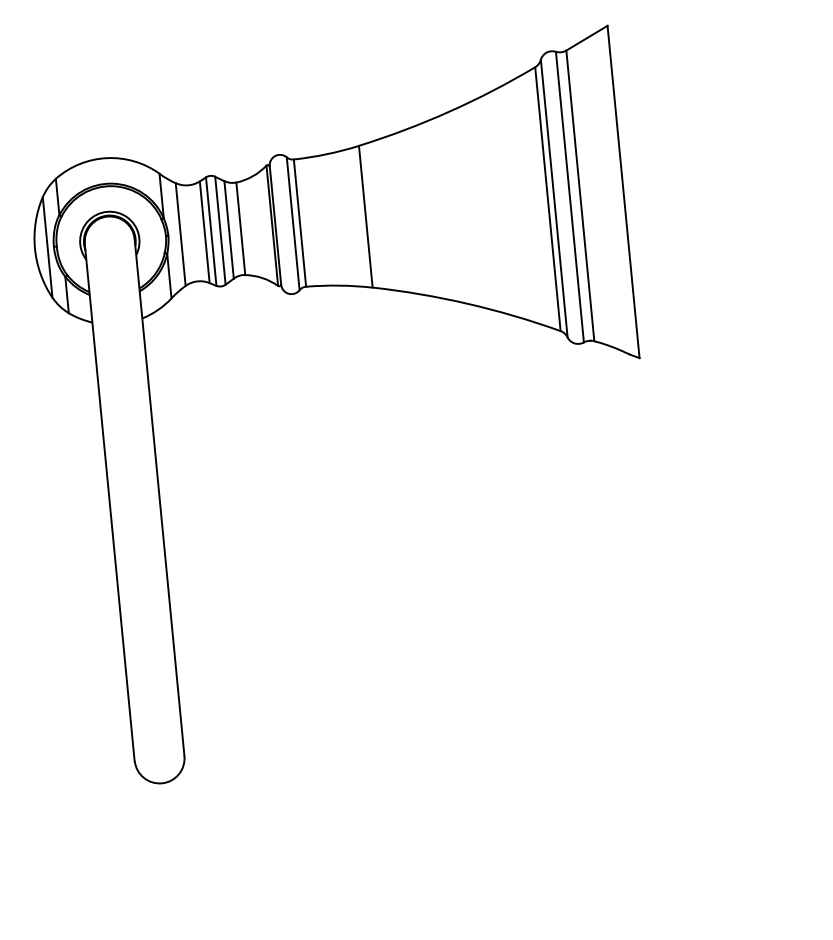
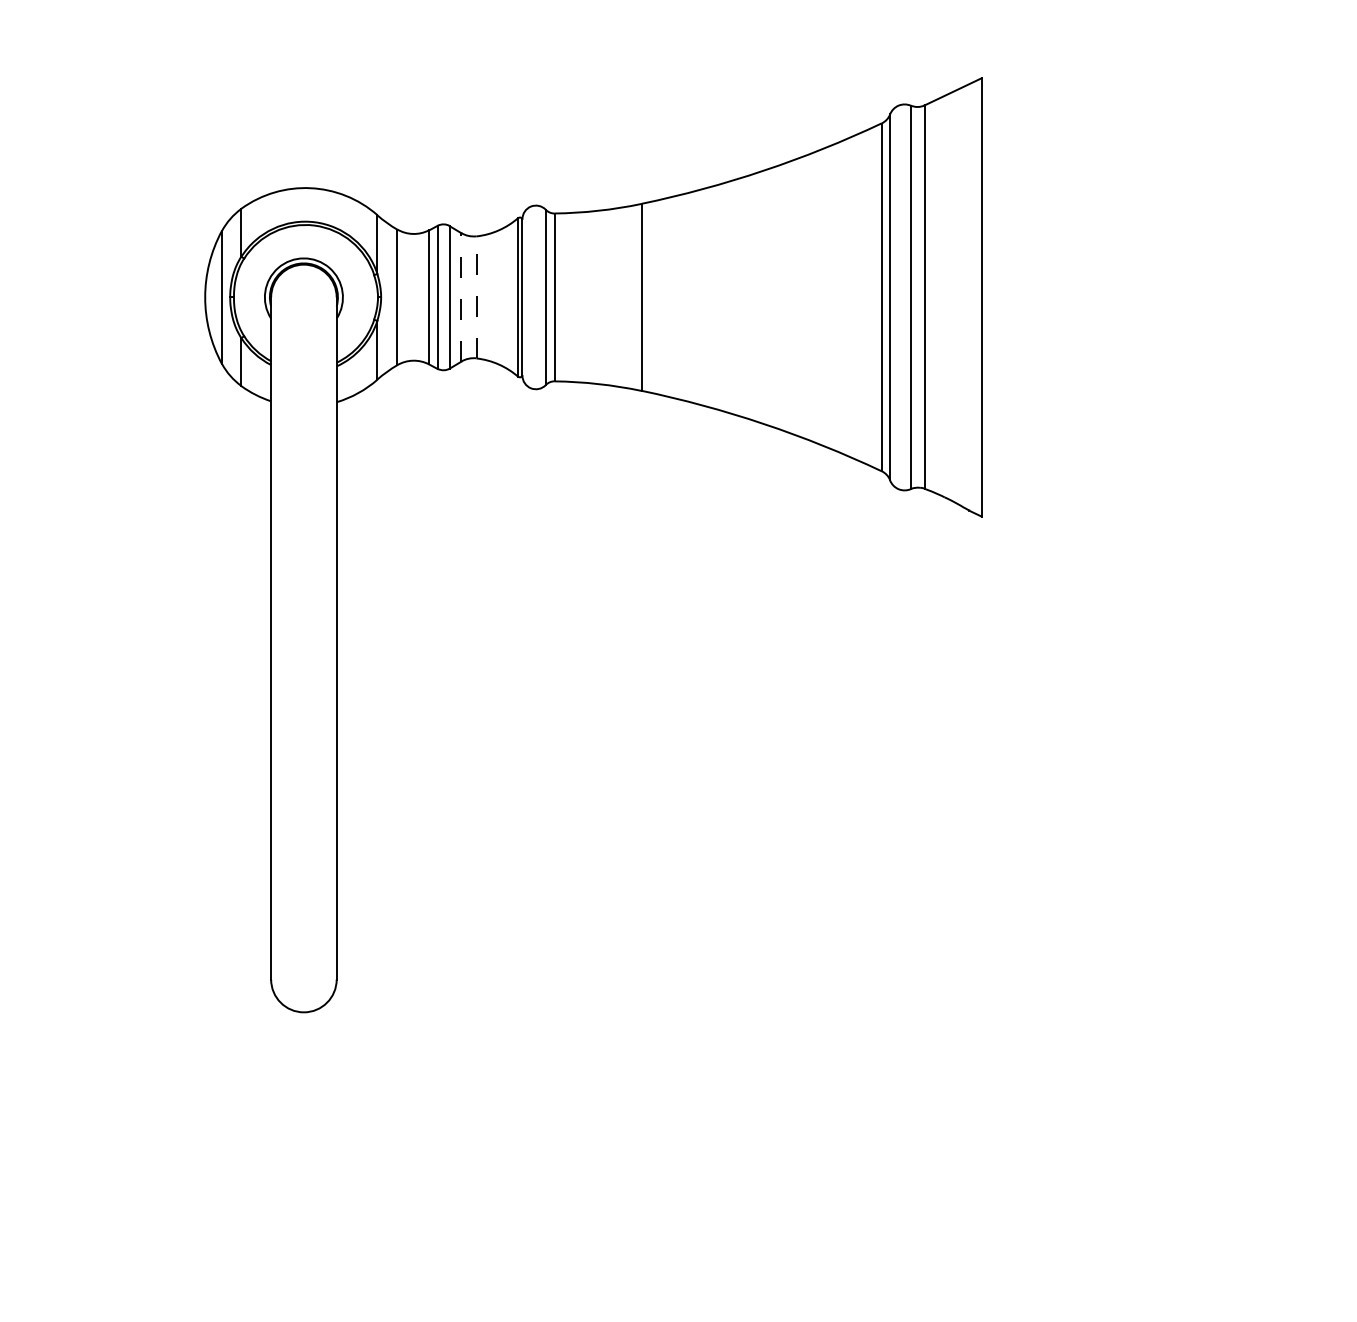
line: (240, 228) -> (476, 297), solid -> dashed
line: (229, 229) -> (461, 296), solid -> dashed

